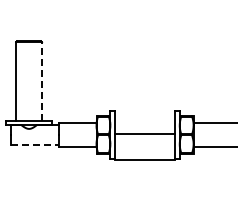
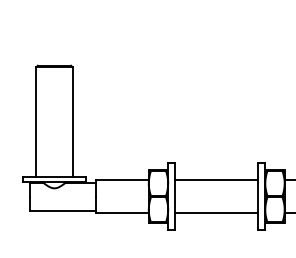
line: (42, 80) -> (73, 120), dashed -> solid
line: (144, 133) -> (215, 179), moved
line: (35, 144) -> (63, 210), dashed -> solid
line: (144, 159) -> (215, 212), moved

